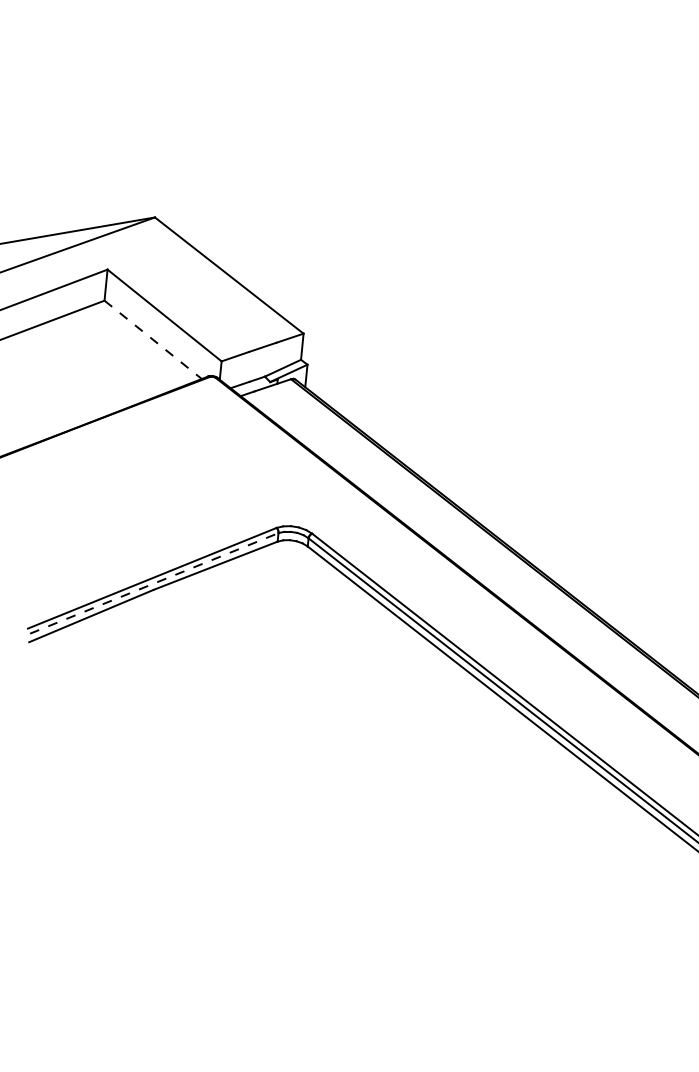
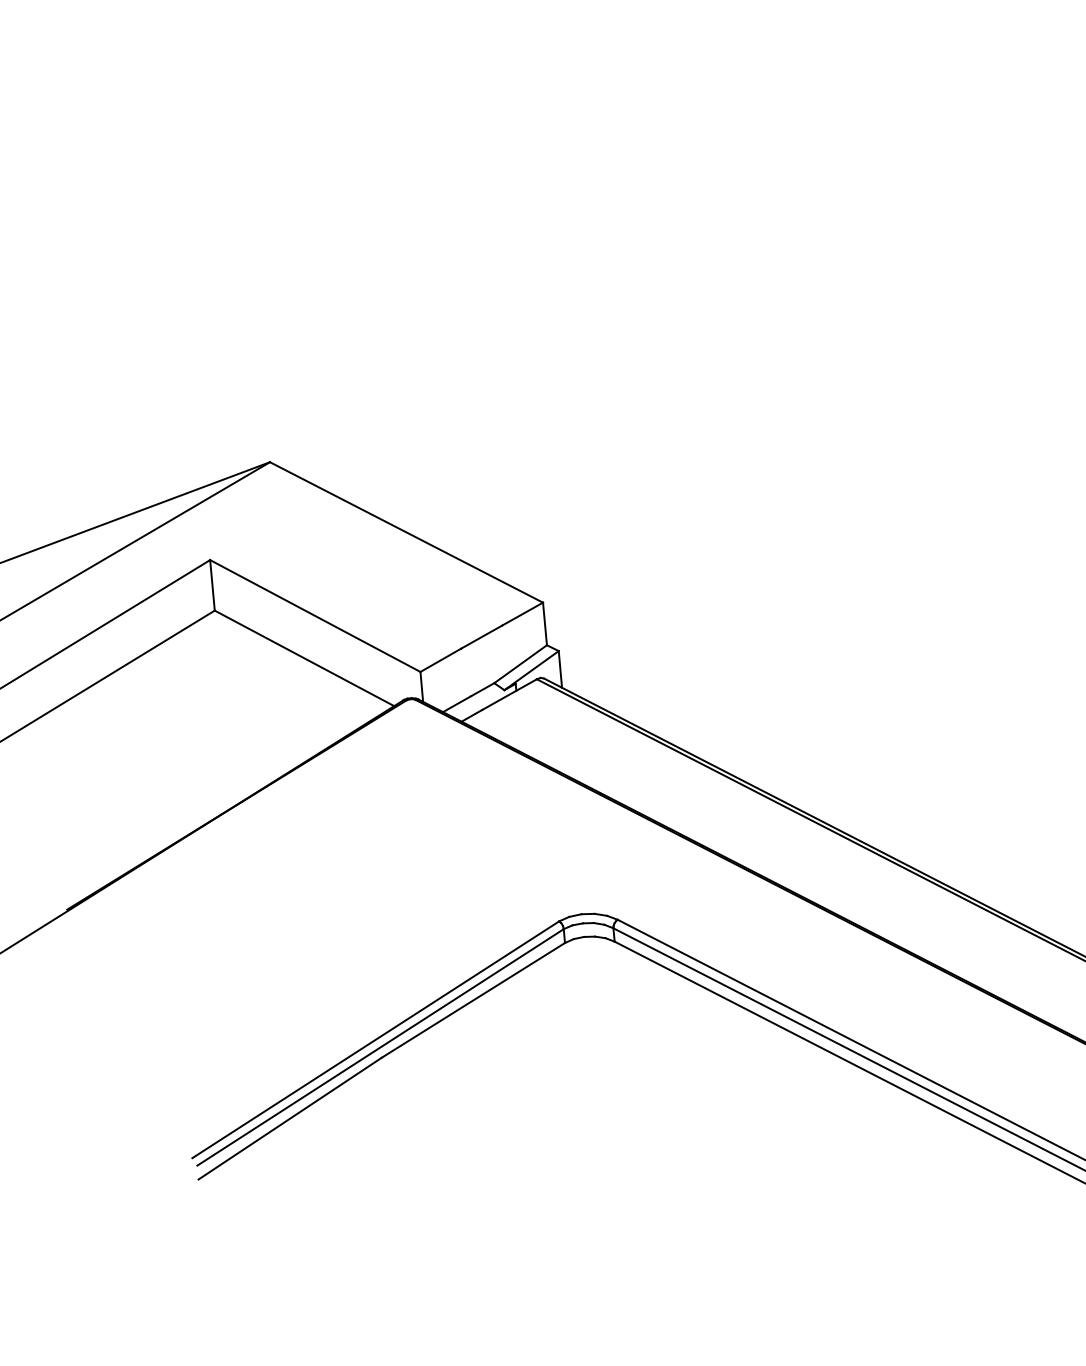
line: (153, 340) -> (305, 659), dashed -> solid
line: (154, 583) -> (380, 1047), dashed -> solid

